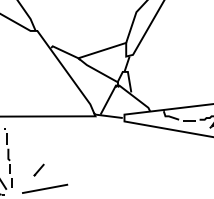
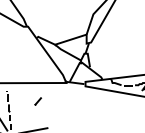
part: (37, 170) -> (37, 101), moved

